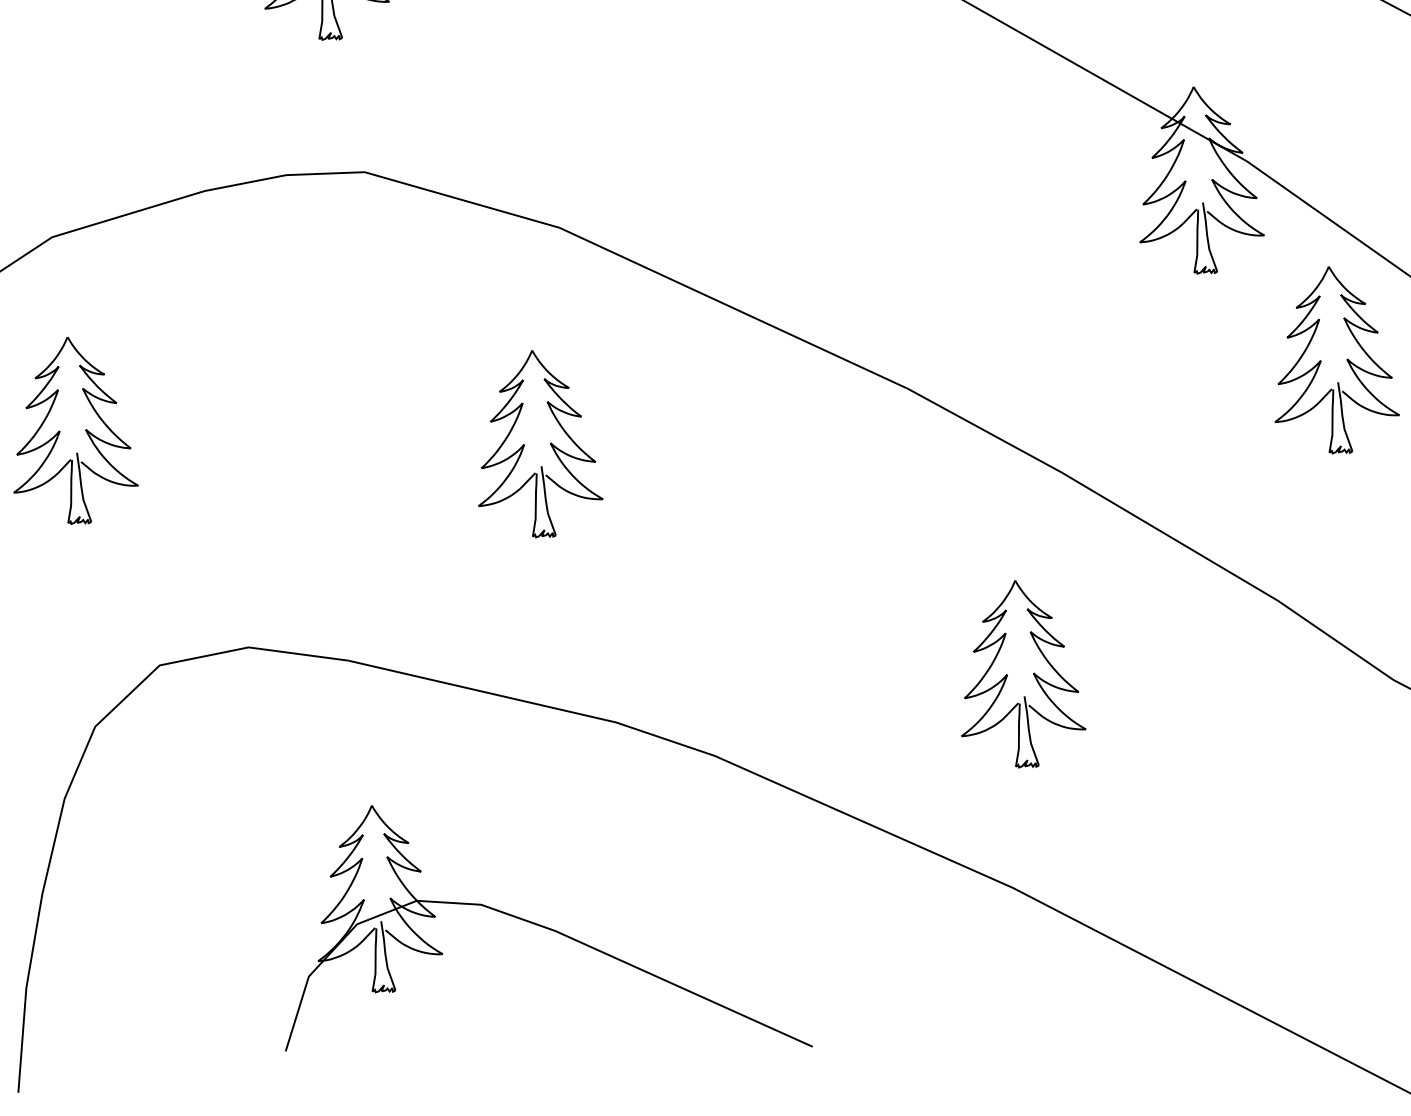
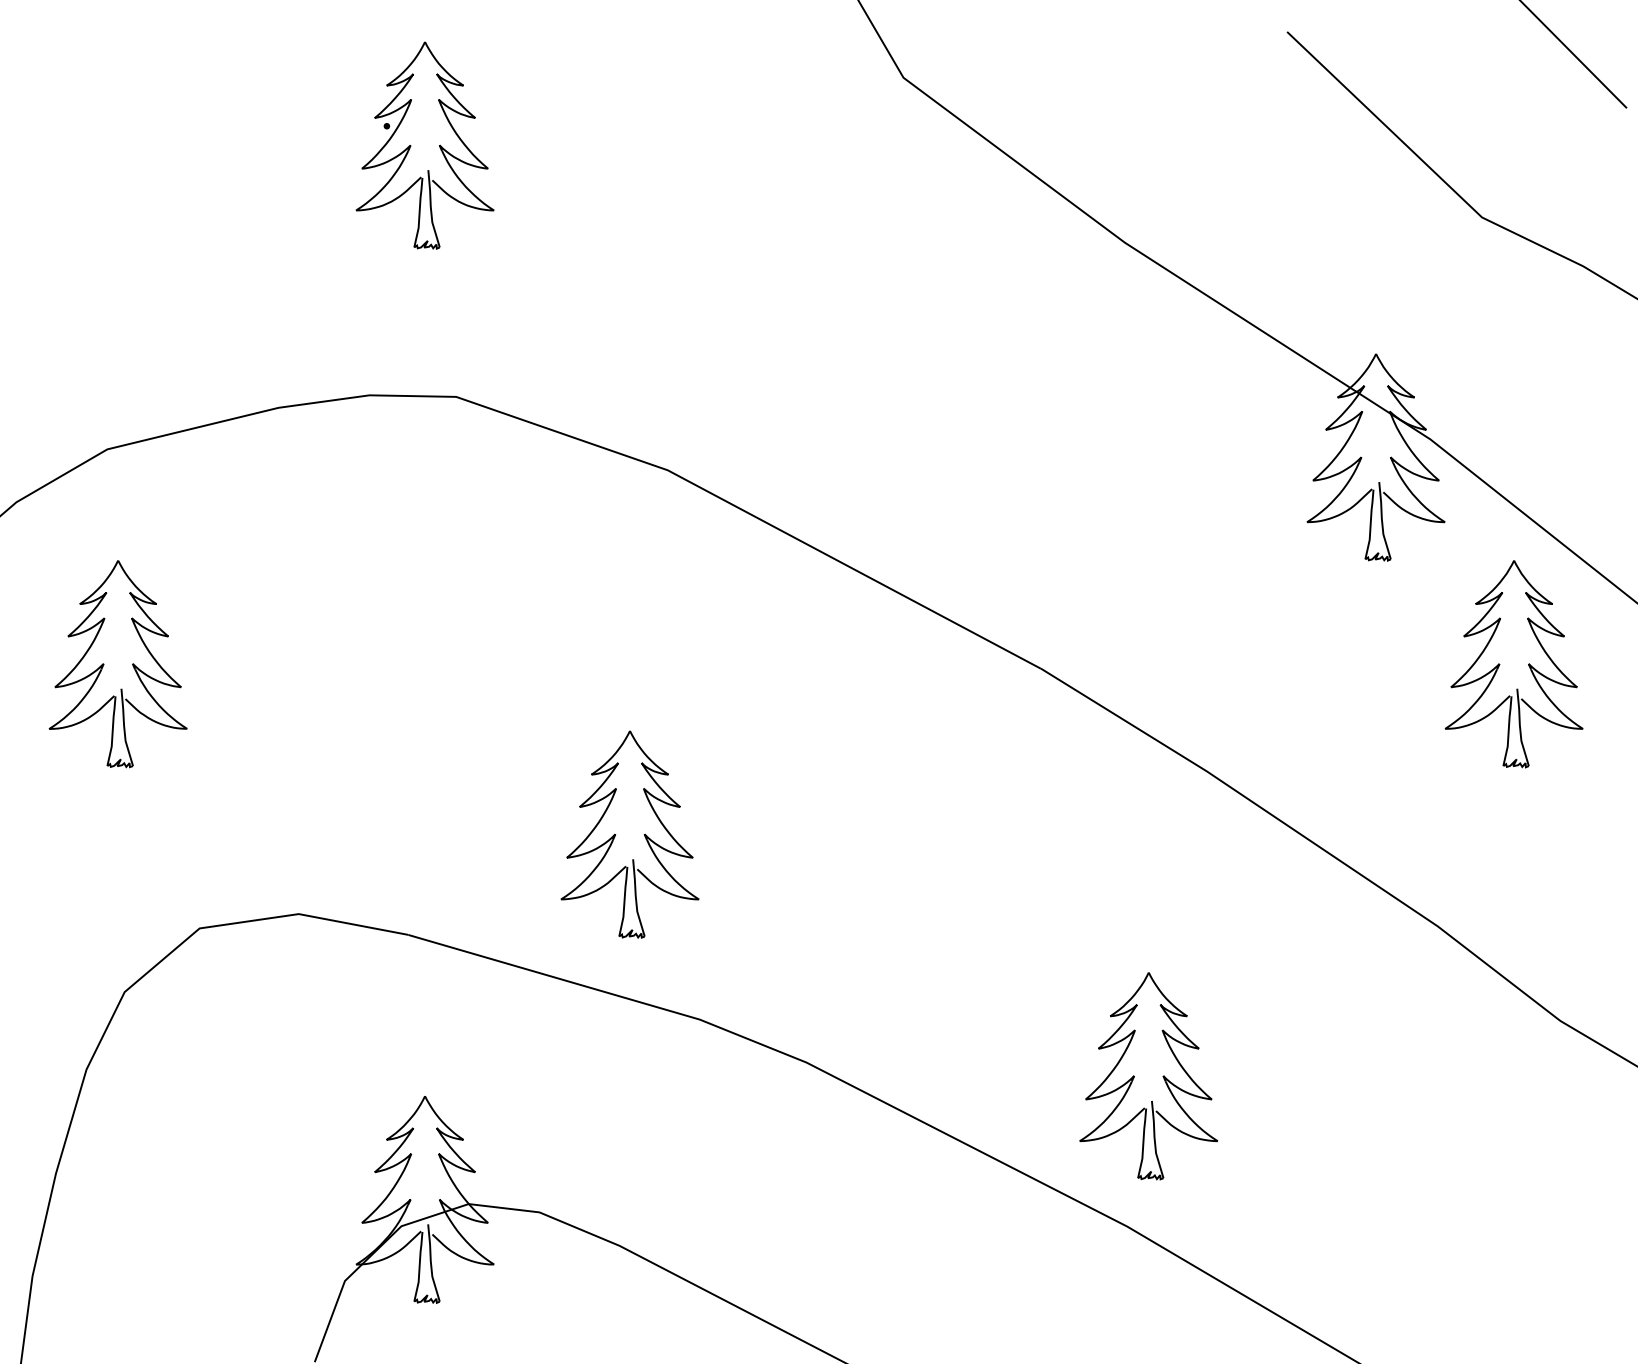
part: (525, 444) -> (616, 834), moved
part: (1007, 675) -> (1134, 1076), moved

